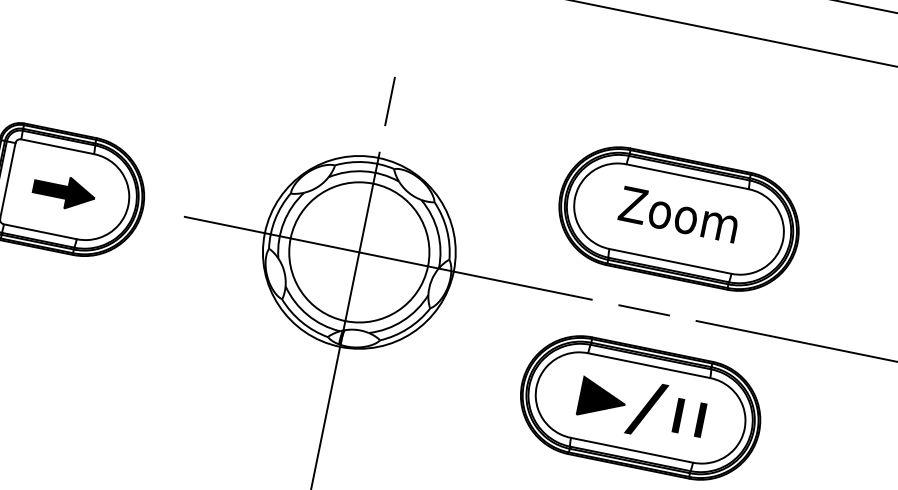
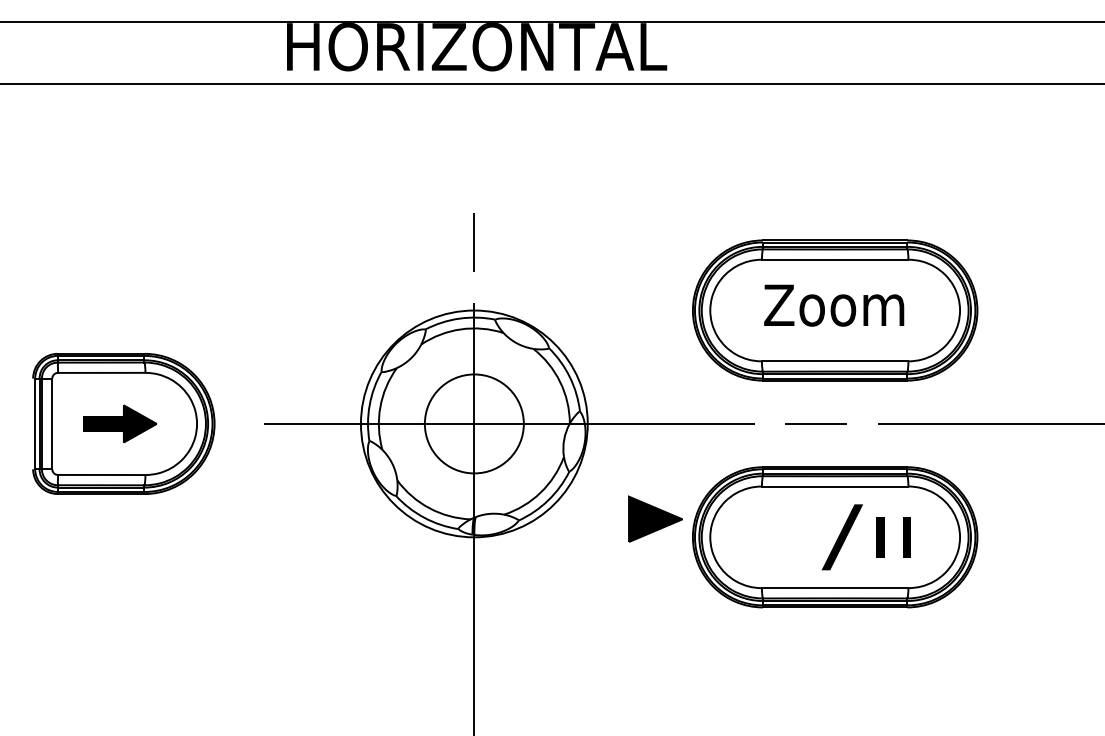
circle: (358, 251) -> (473, 423), size x0.6
part: (602, 399) -> (655, 518), moved

